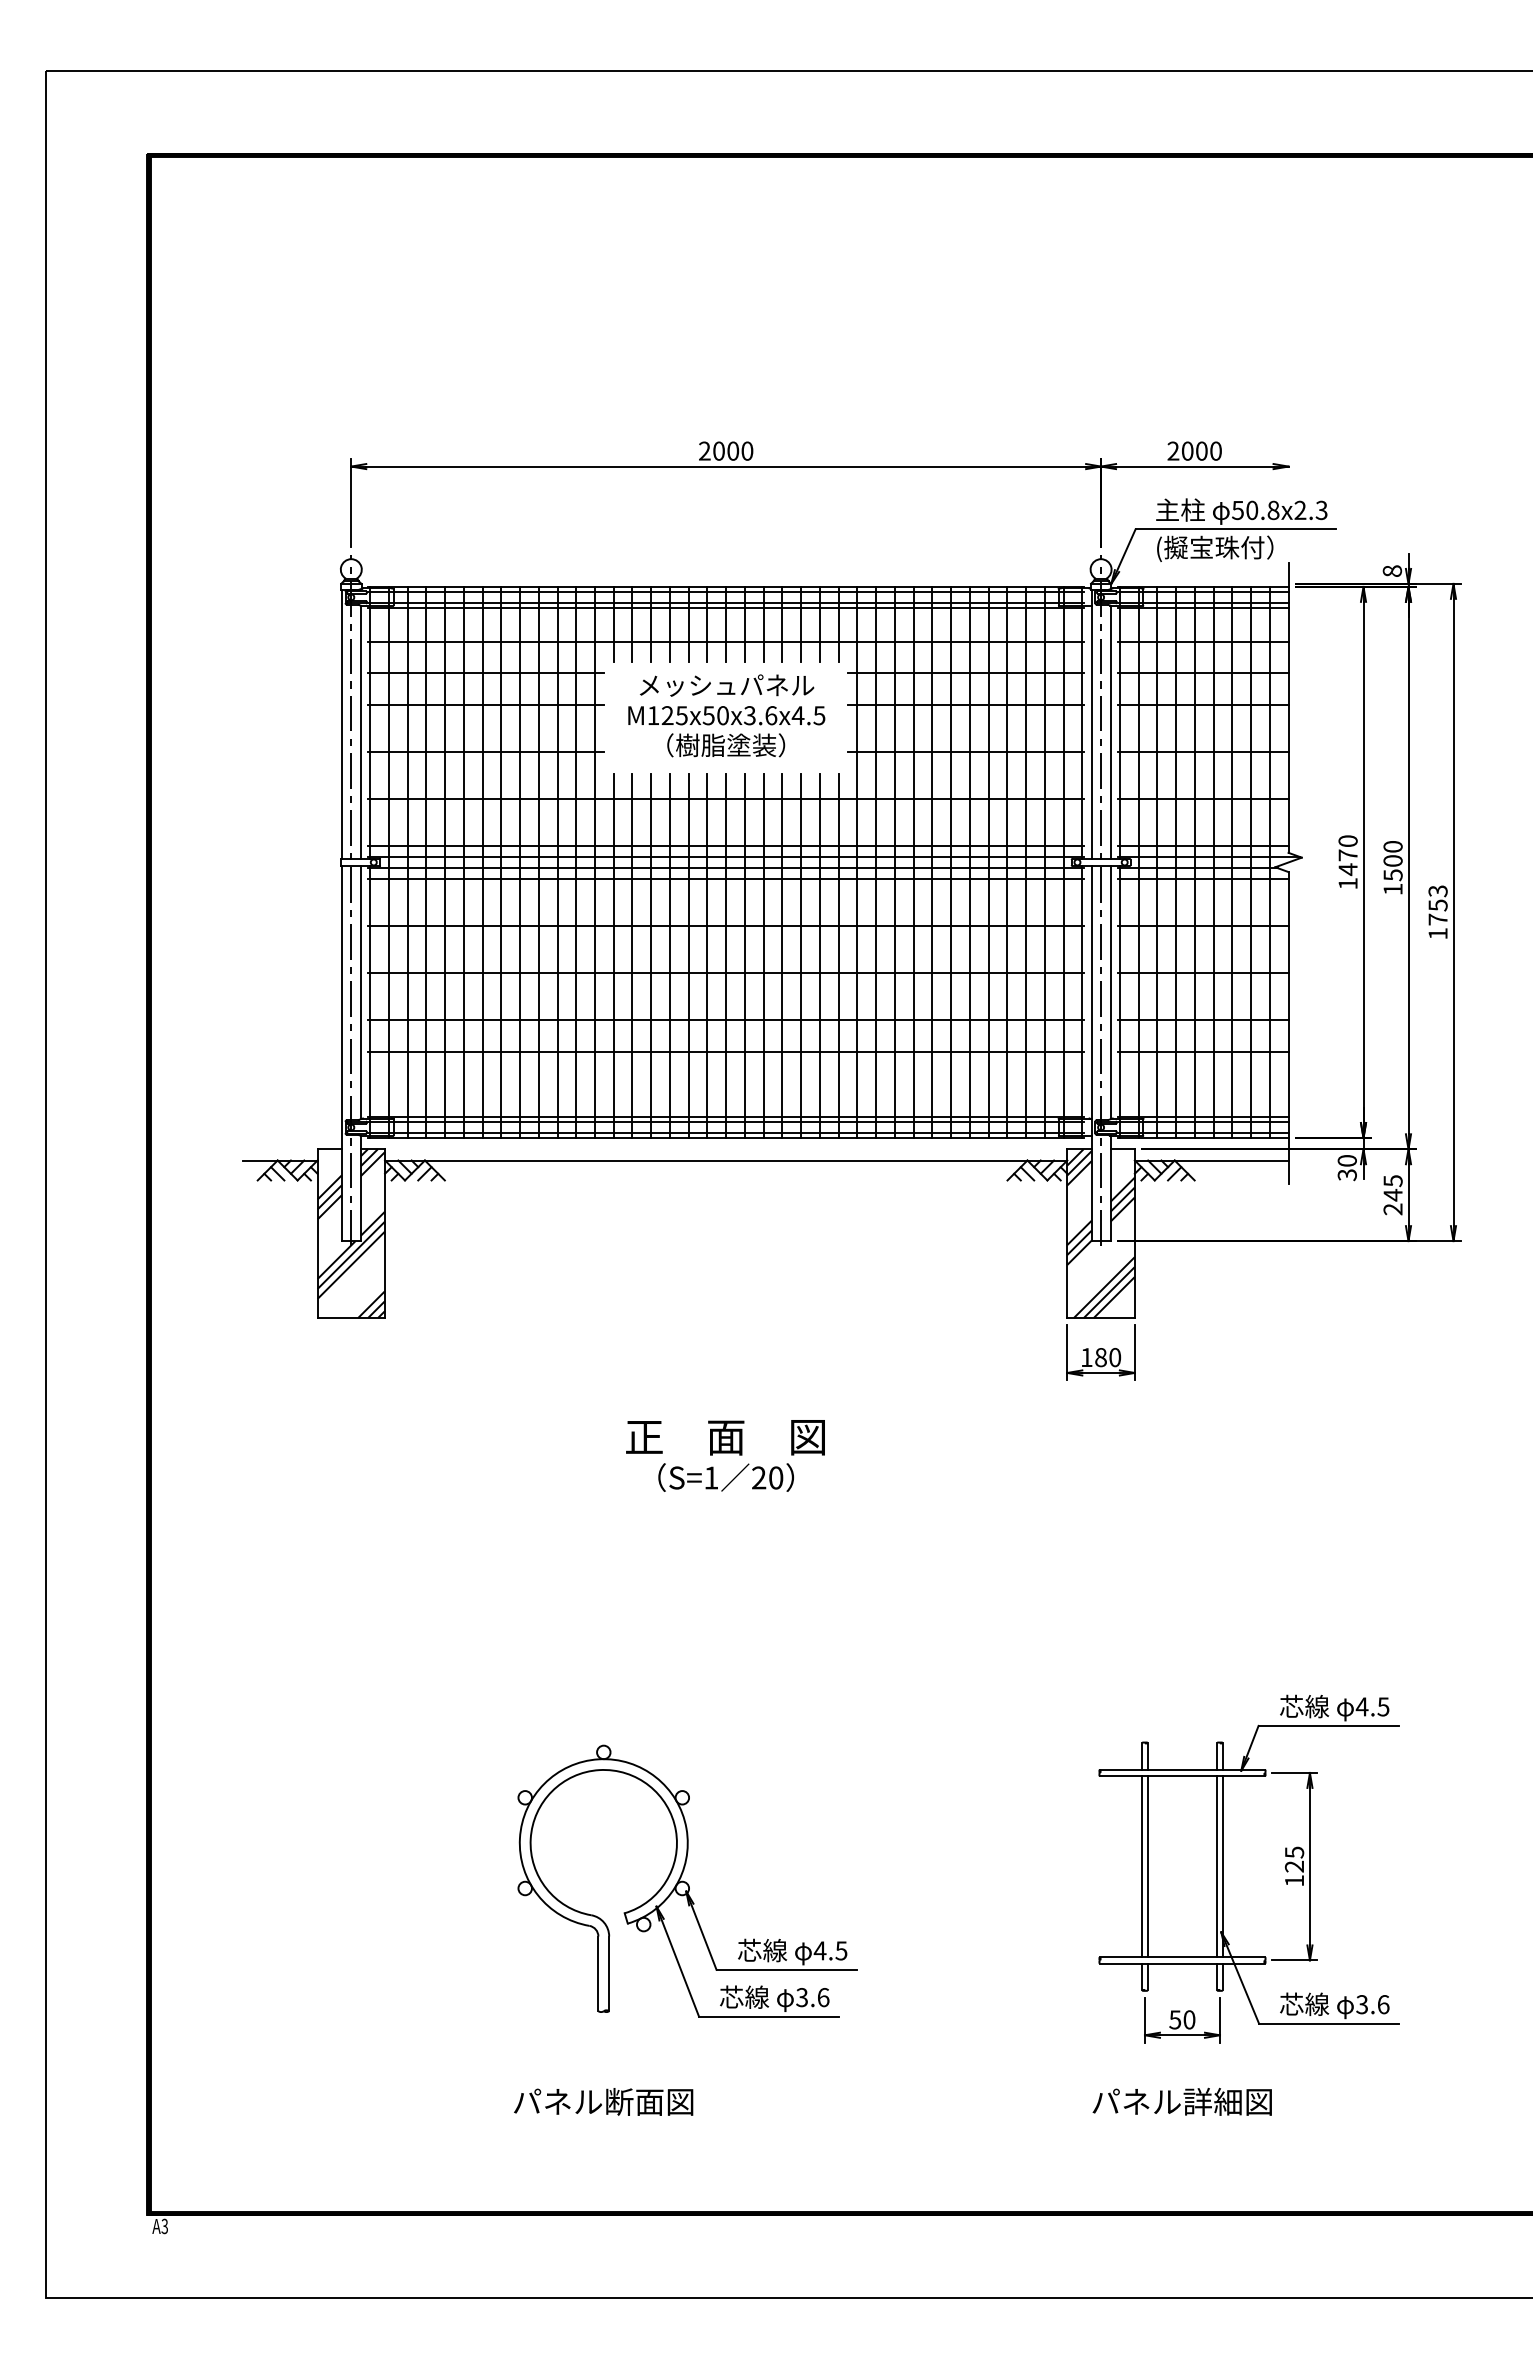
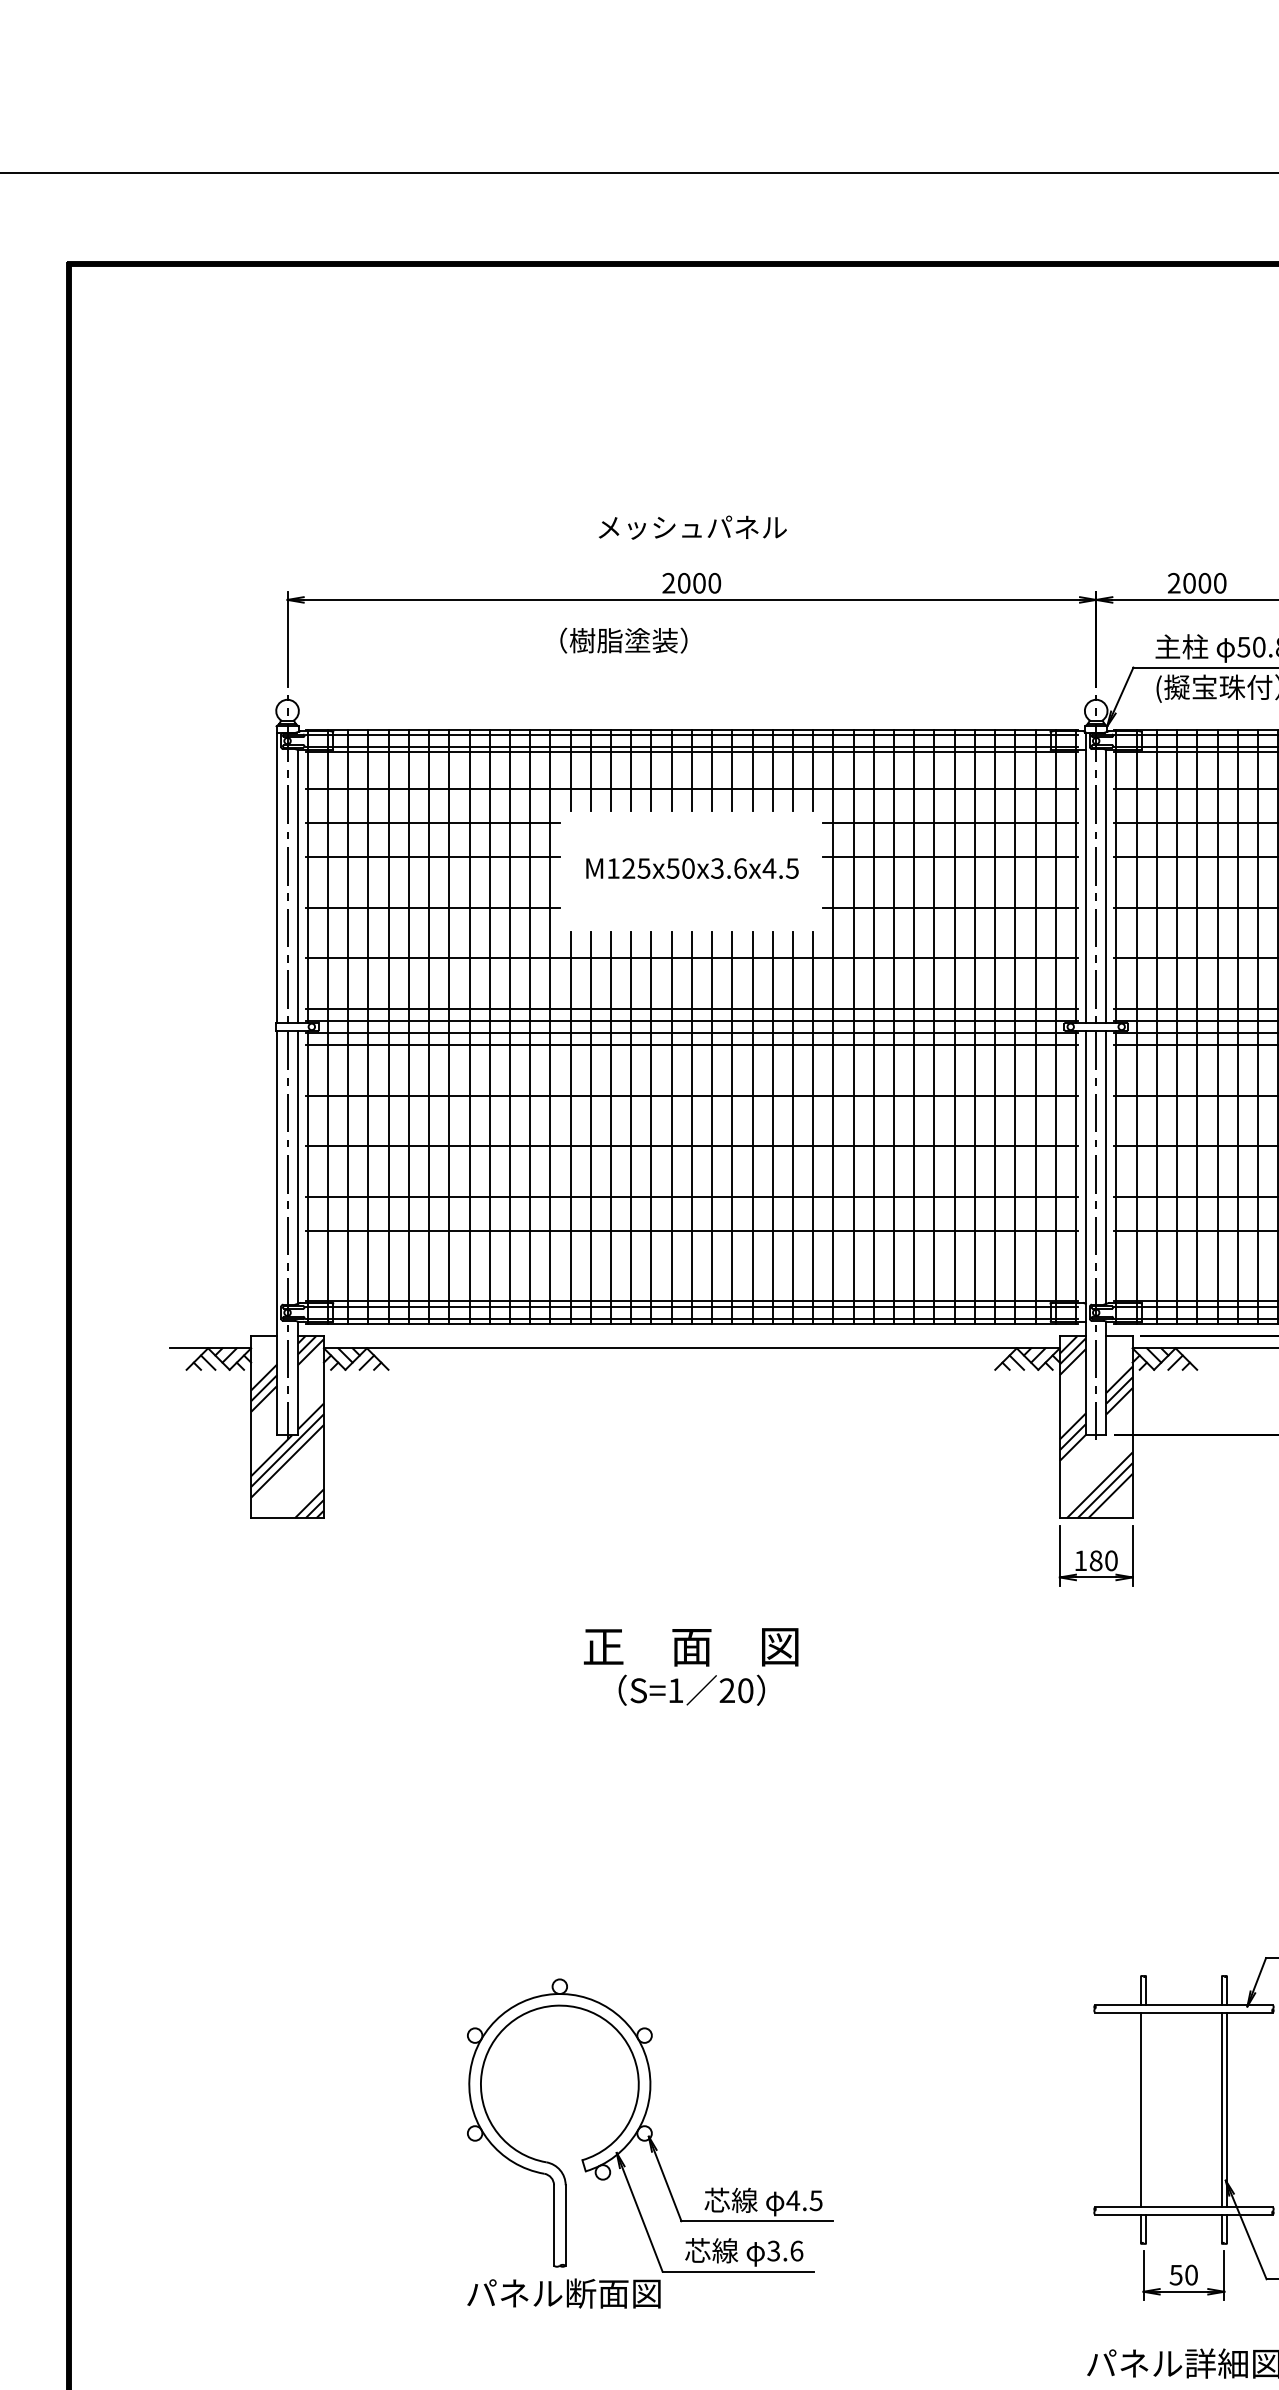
text: (727, 685) -> (693, 527), moved
text: (726, 745) -> (624, 640), moved
line: (1147, 1866) -> (1146, 2109), removed
text: (603, 2101) -> (563, 2293), moved

